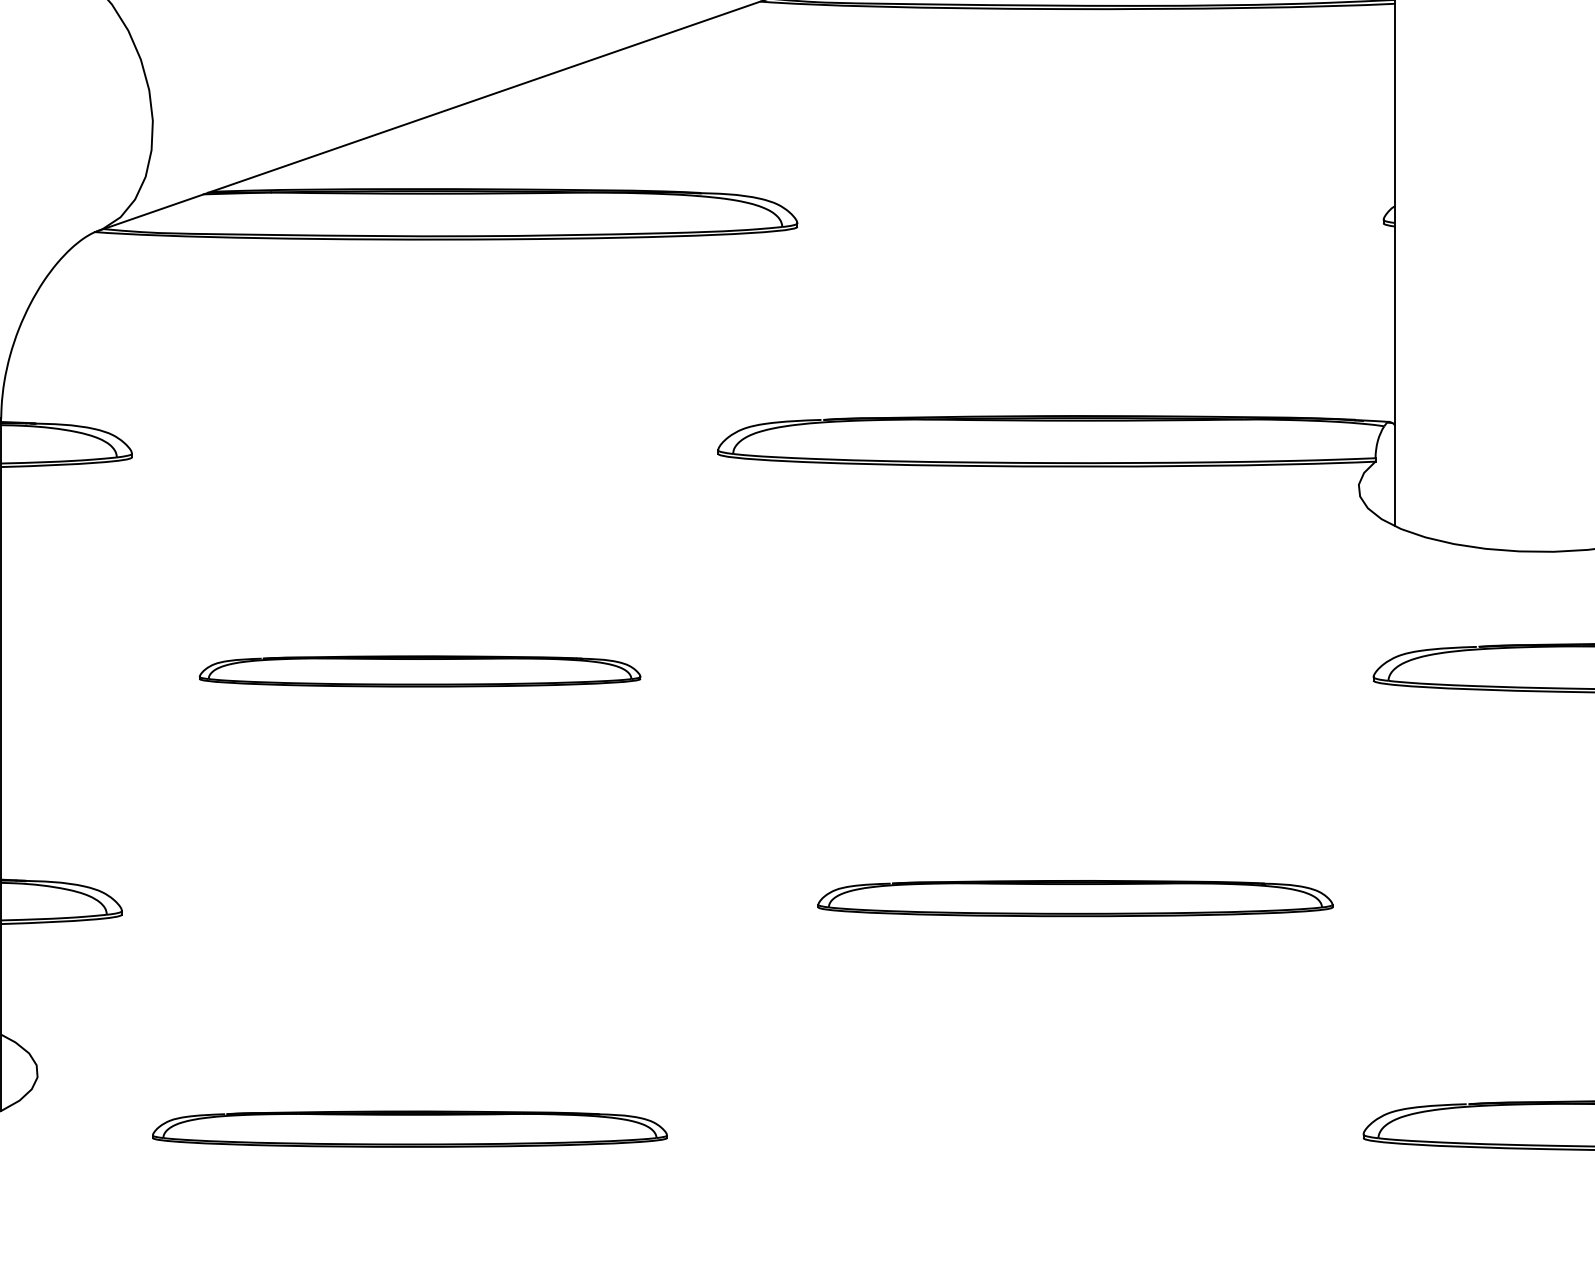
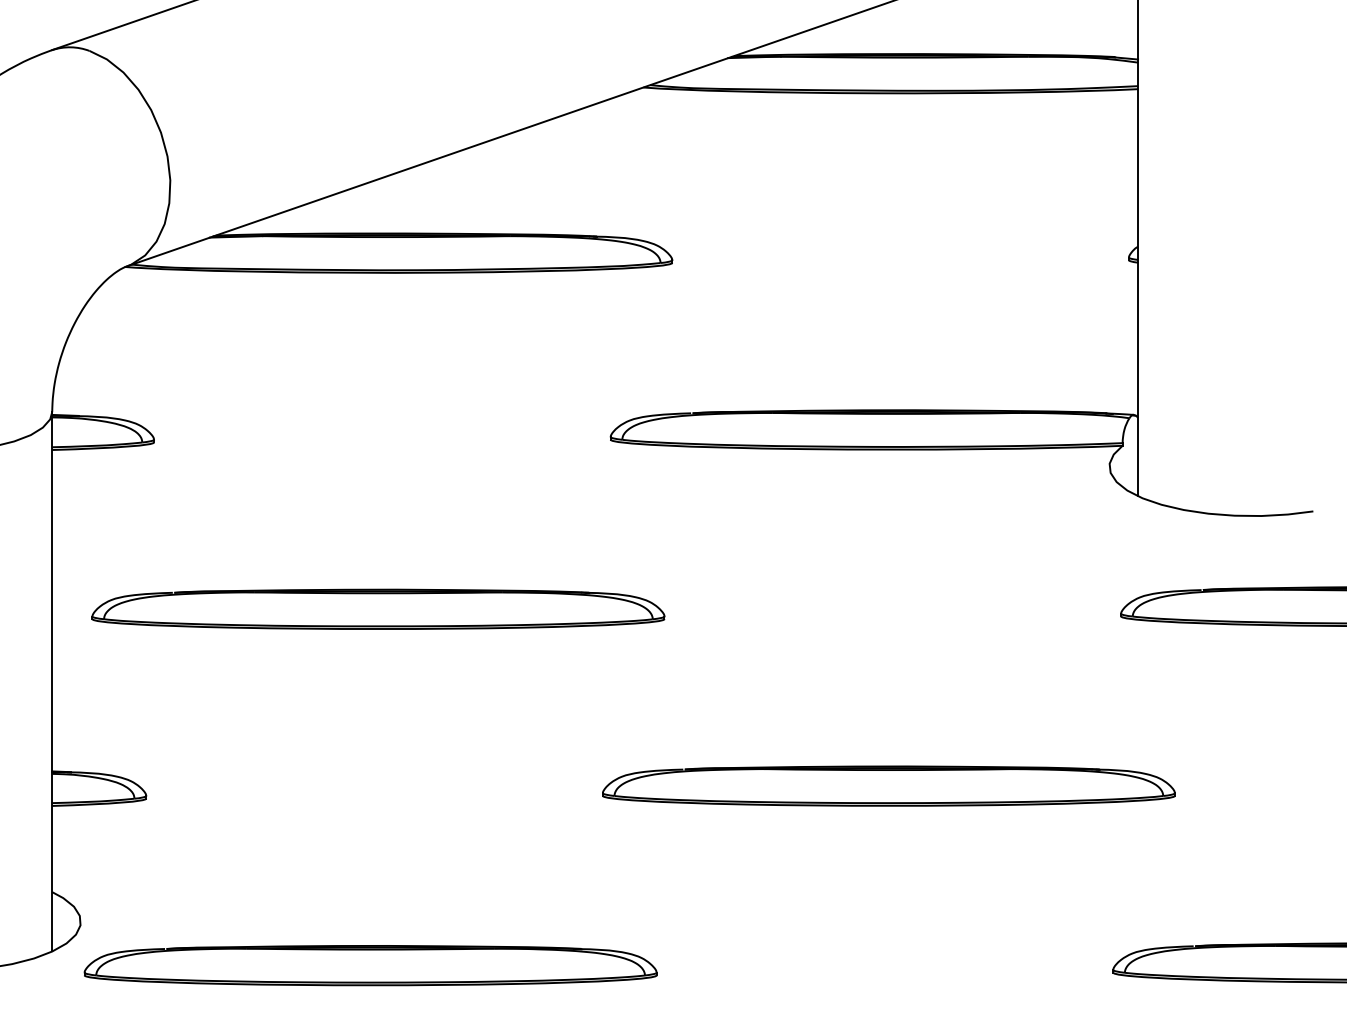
part: (420, 670) -> (378, 608), size x1.67
part: (1074, 897) -> (888, 785), size x1.43
part: (409, 1128) -> (370, 965), size x1.43

